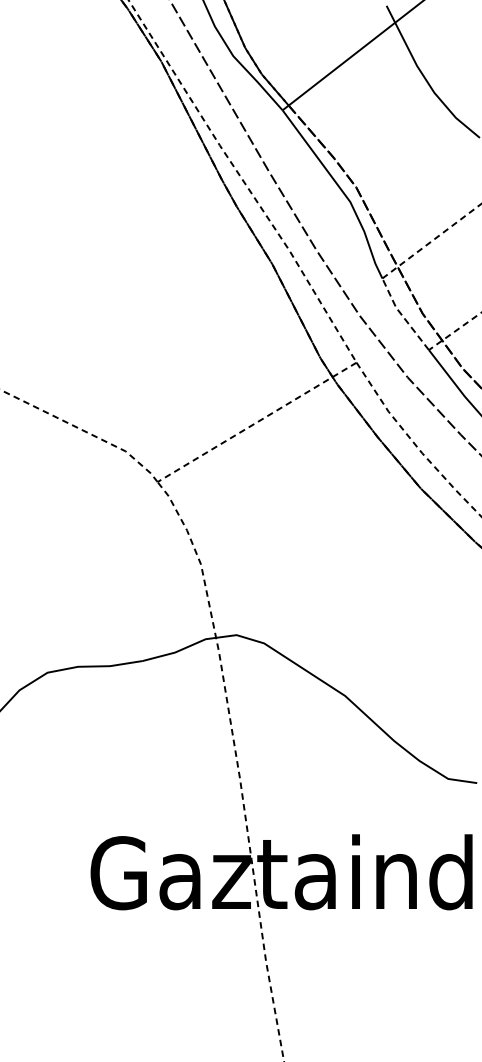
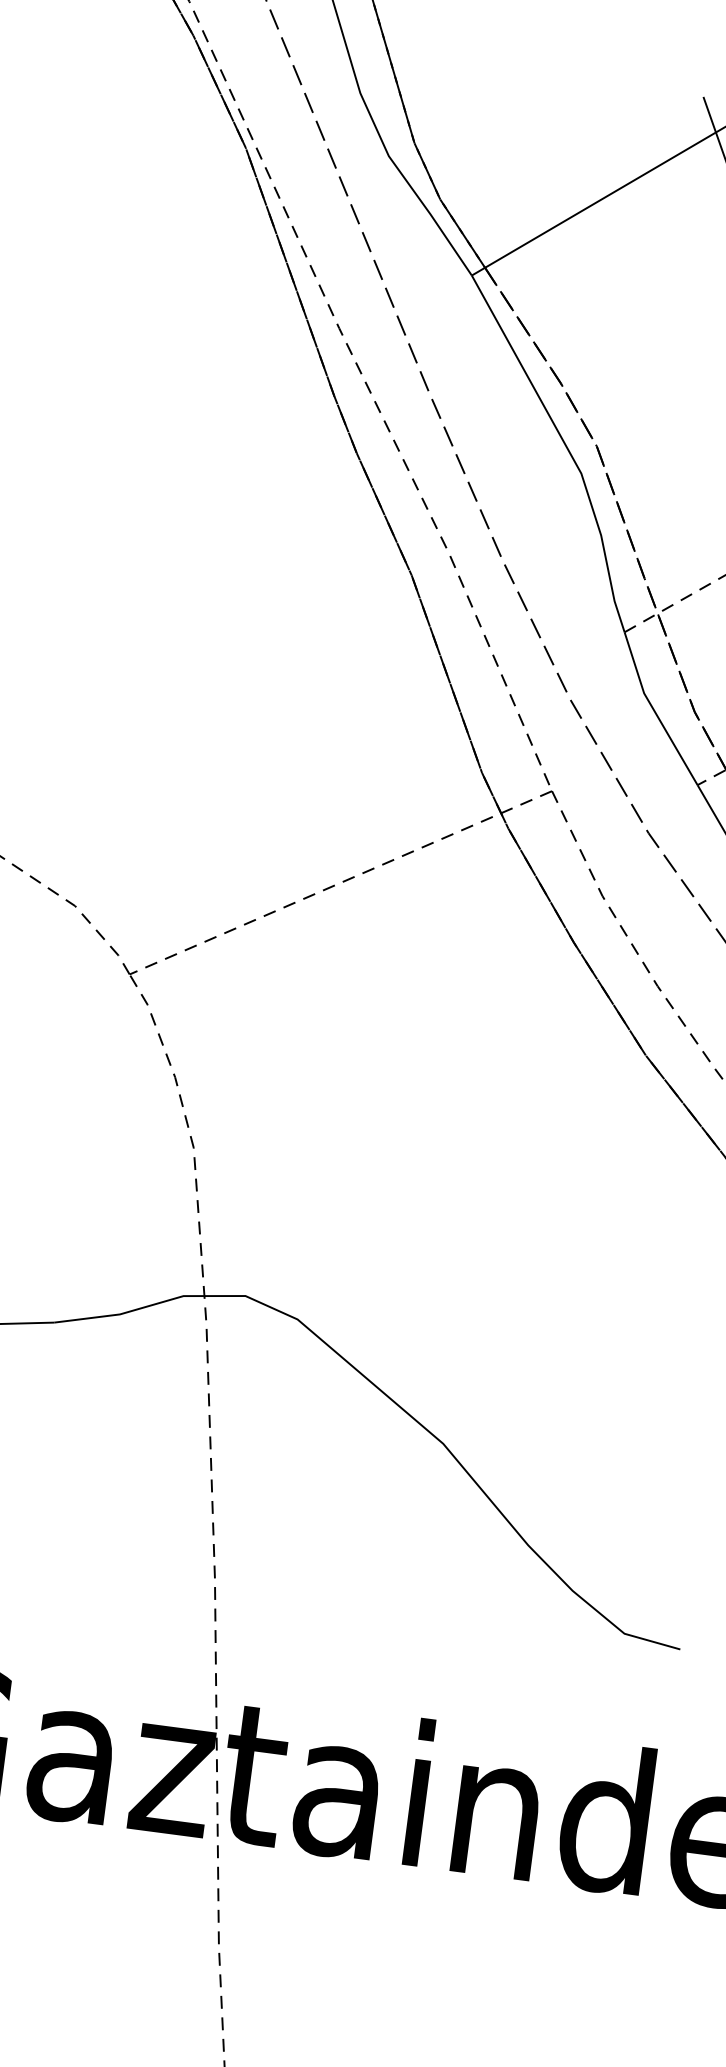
line: (402, 315) -> (654, 710), dashed -> solid

